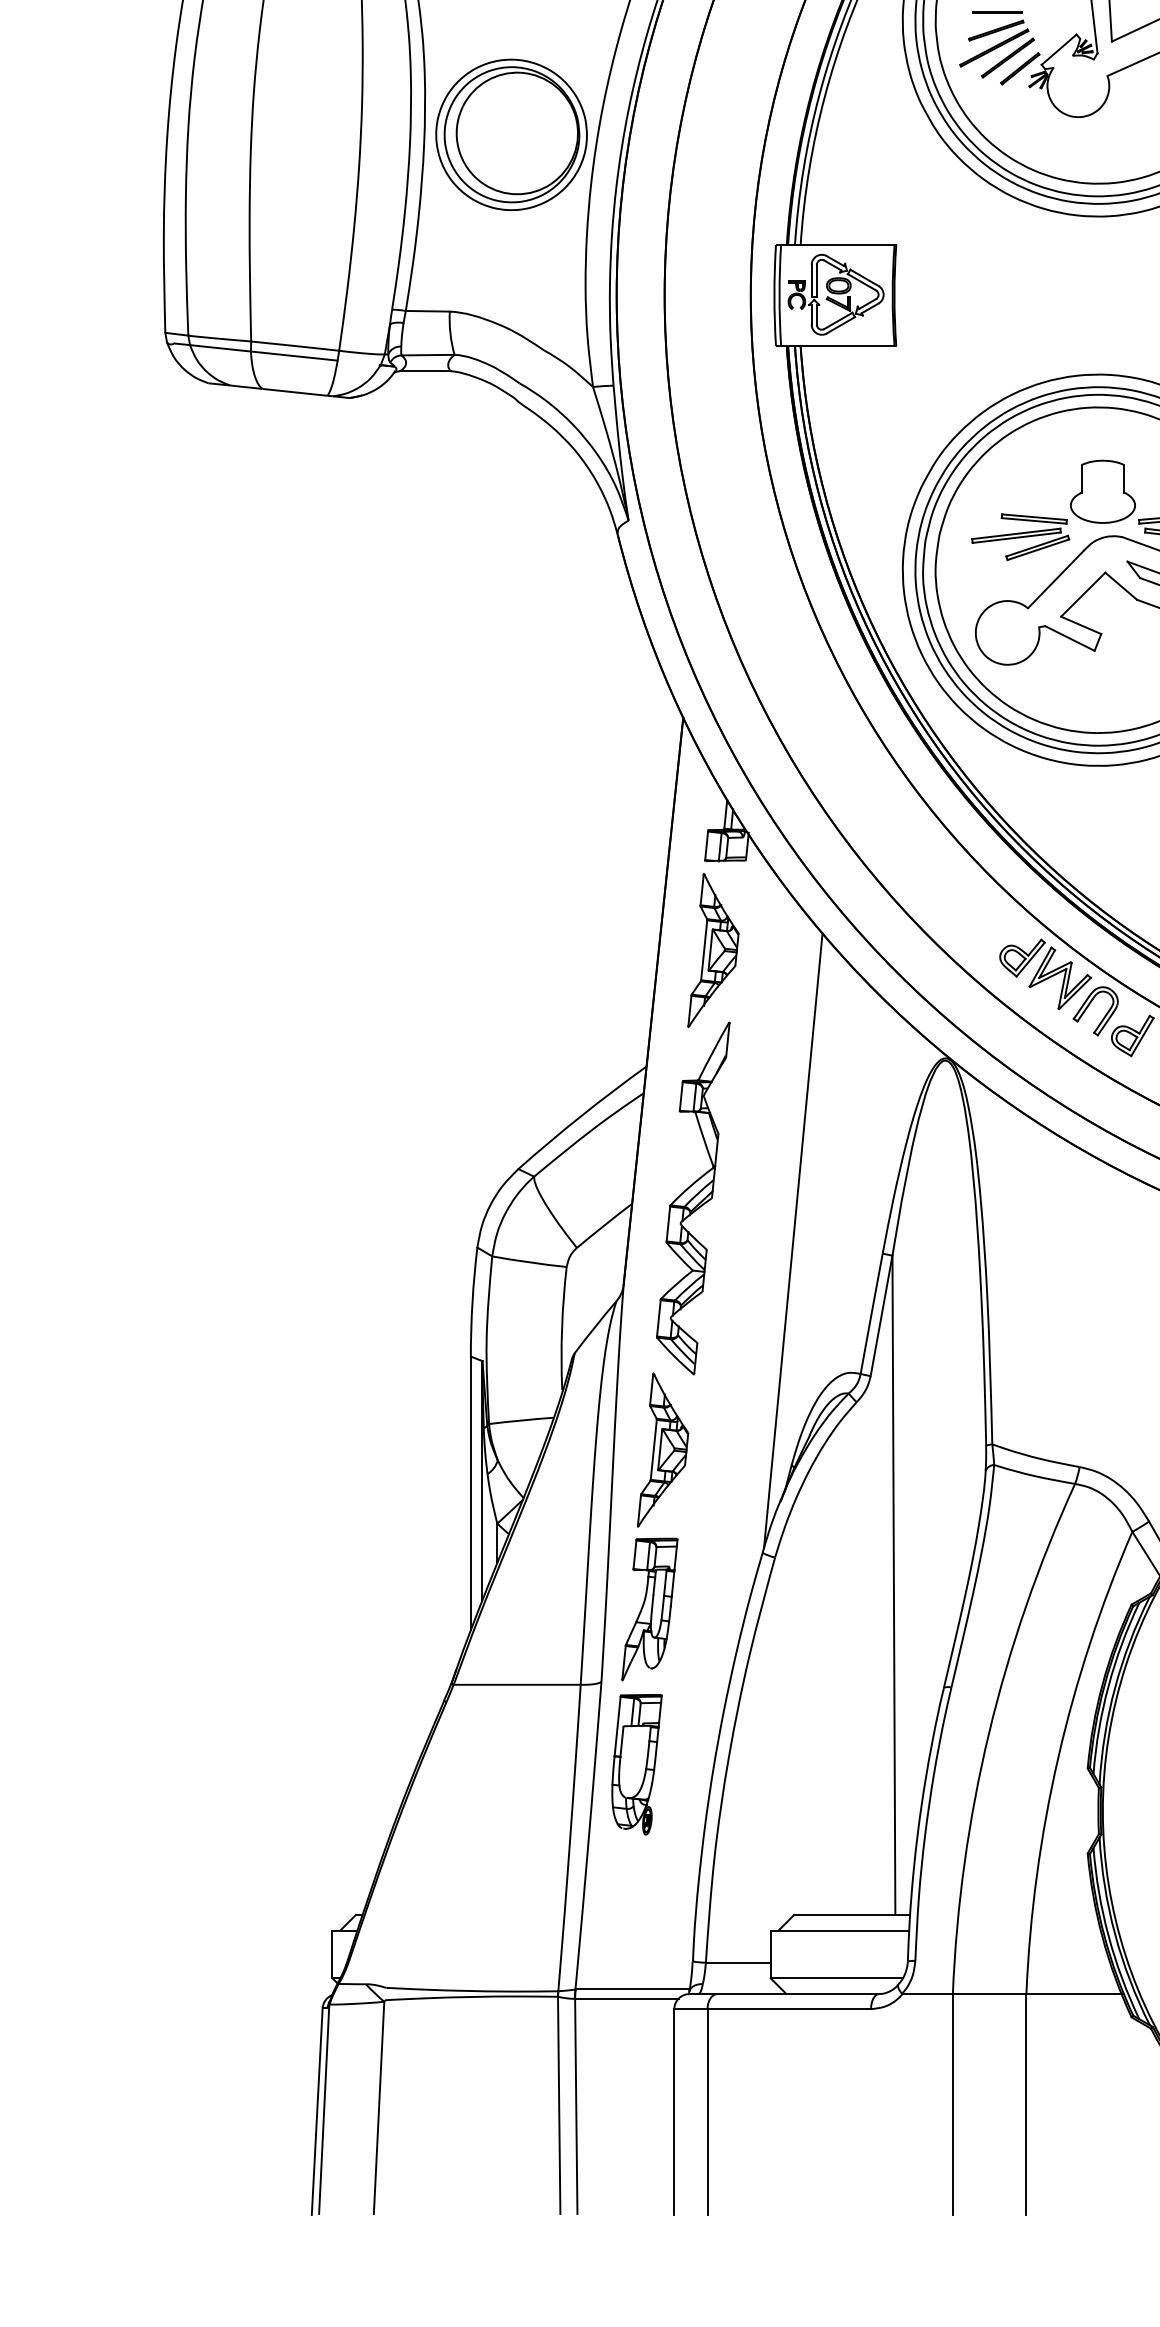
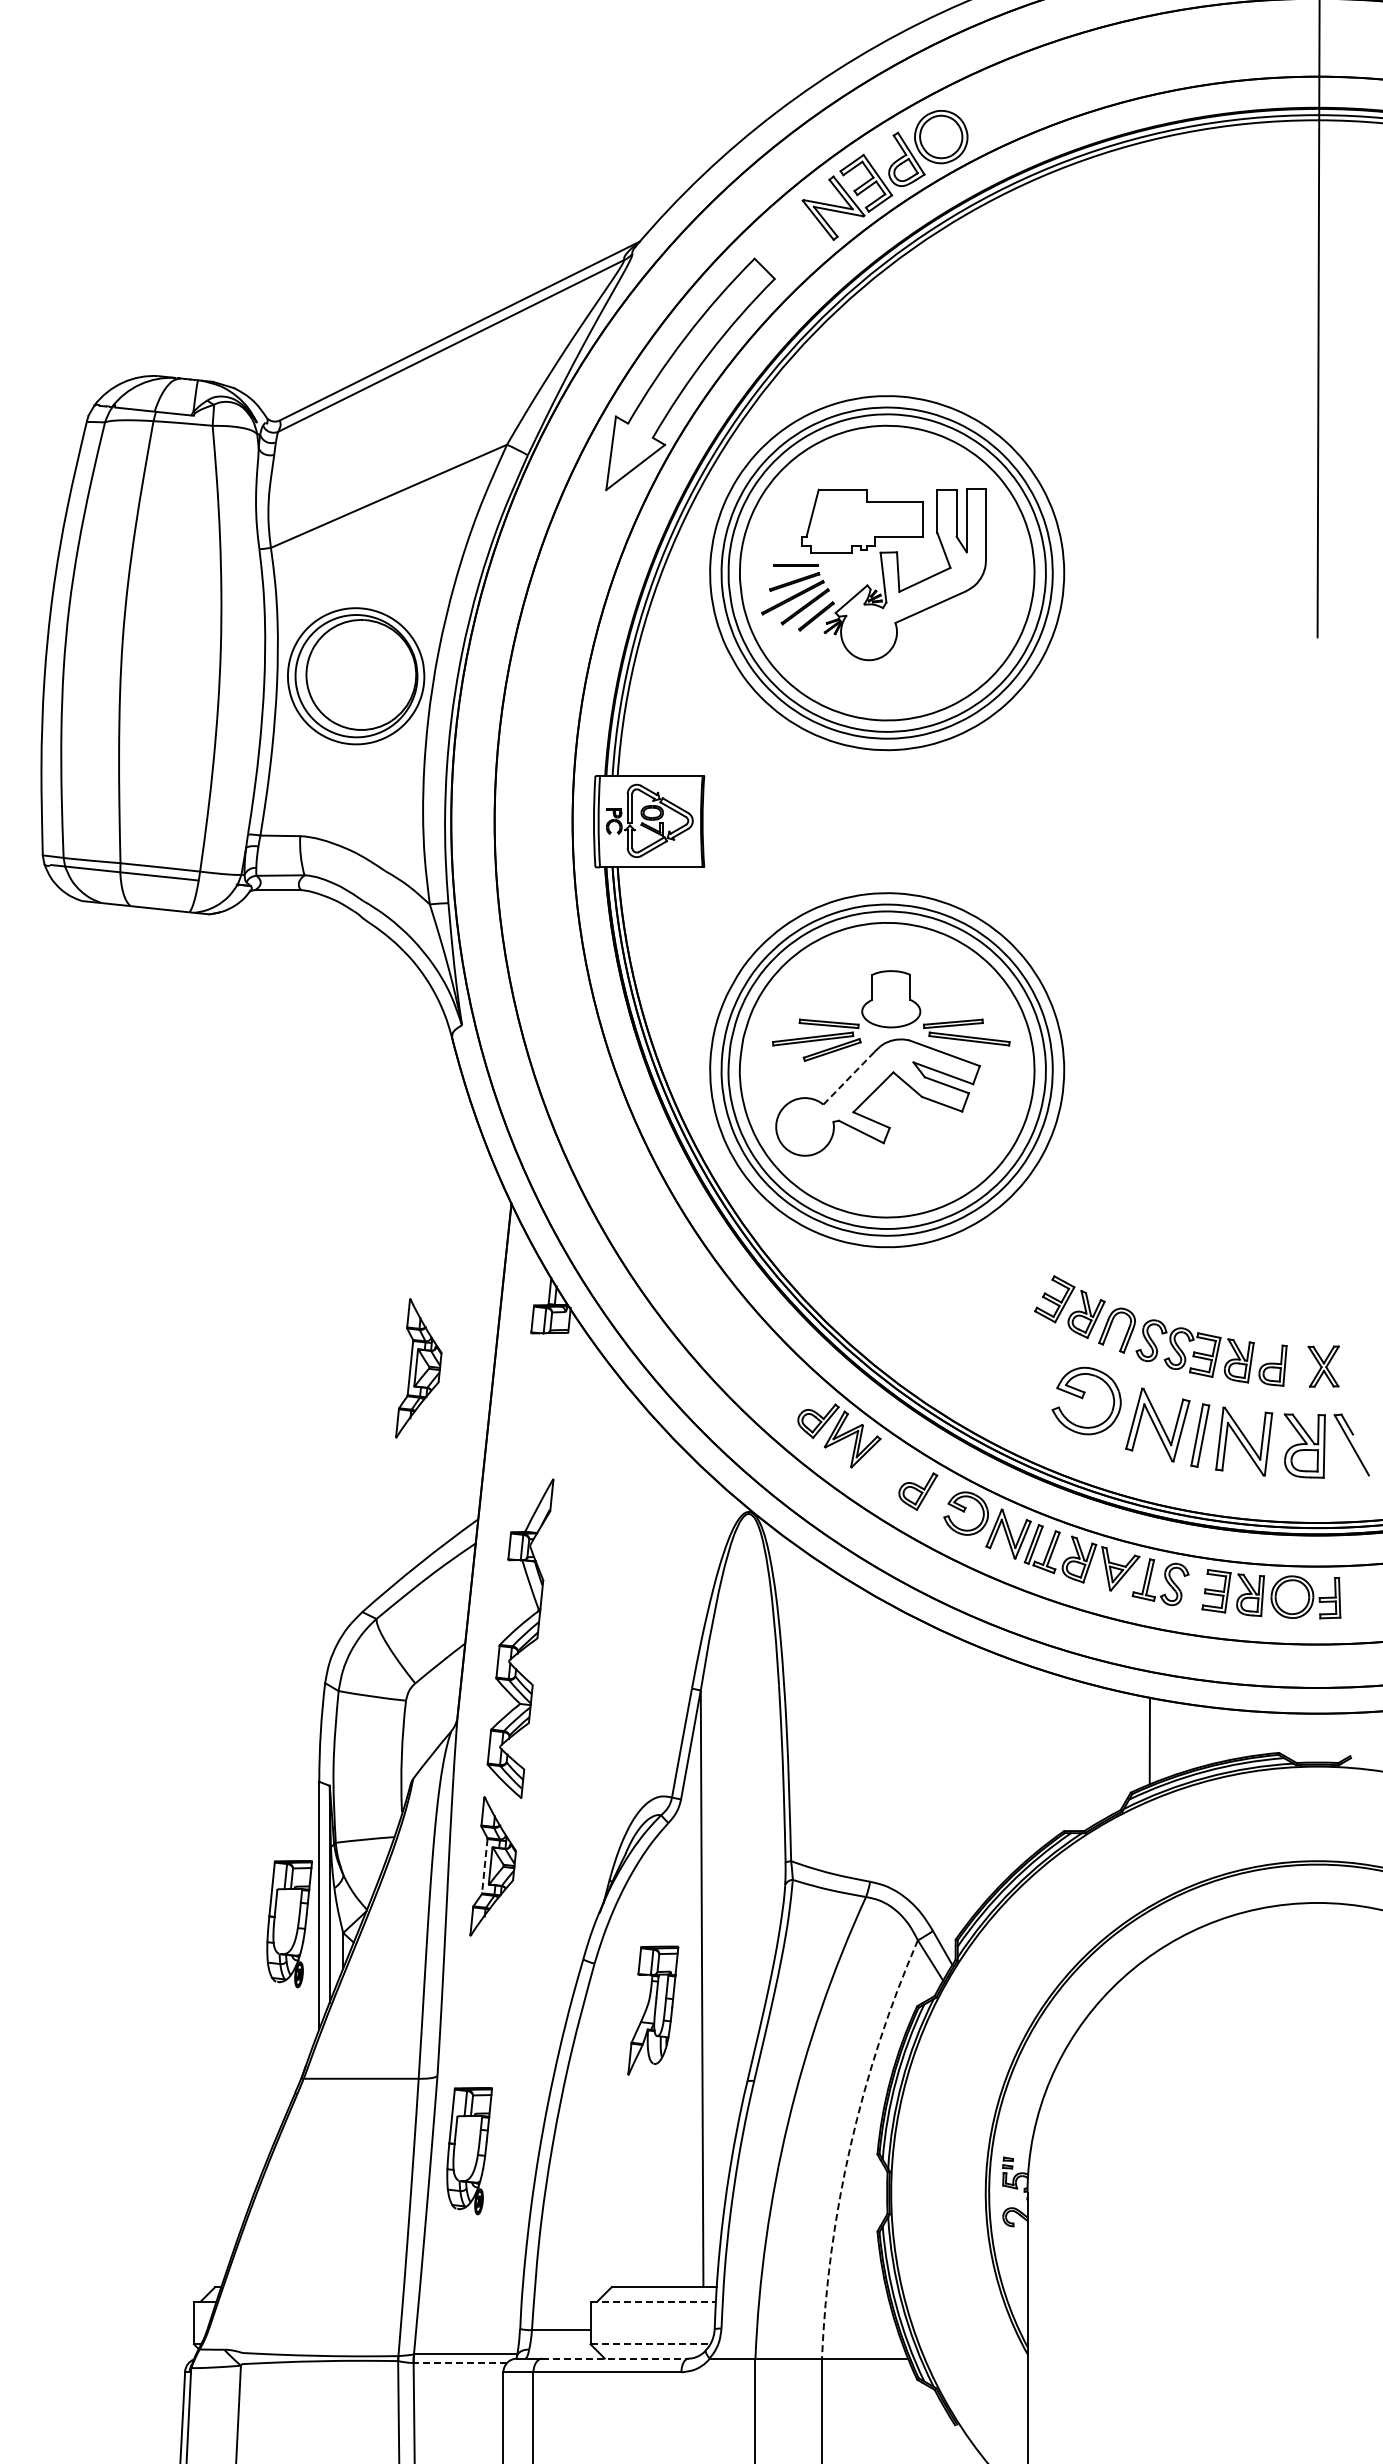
line: (1056, 579) -> (849, 1078), solid -> dashed
part: (713, 950) -> (418, 1368), moved
part: (1088, 1007) -> (878, 1465), removed
line: (792, 1240) -> (610, 1676), removed
line: (653, 1450) -> (484, 1866), solid -> dashed
part: (437, 1514) -> (289, 1924), added
part: (650, 1609) -> (653, 2010), moved
arc: (1057, 1758) -> (850, 2145), solid -> dashed
line: (840, 1930) -> (653, 2301), solid -> dashed
line: (836, 1978) -> (650, 2344), solid -> dashed
line: (799, 1993) -> (616, 2358), solid -> dashed
line: (626, 1998) -> (460, 2362), solid -> dashed

